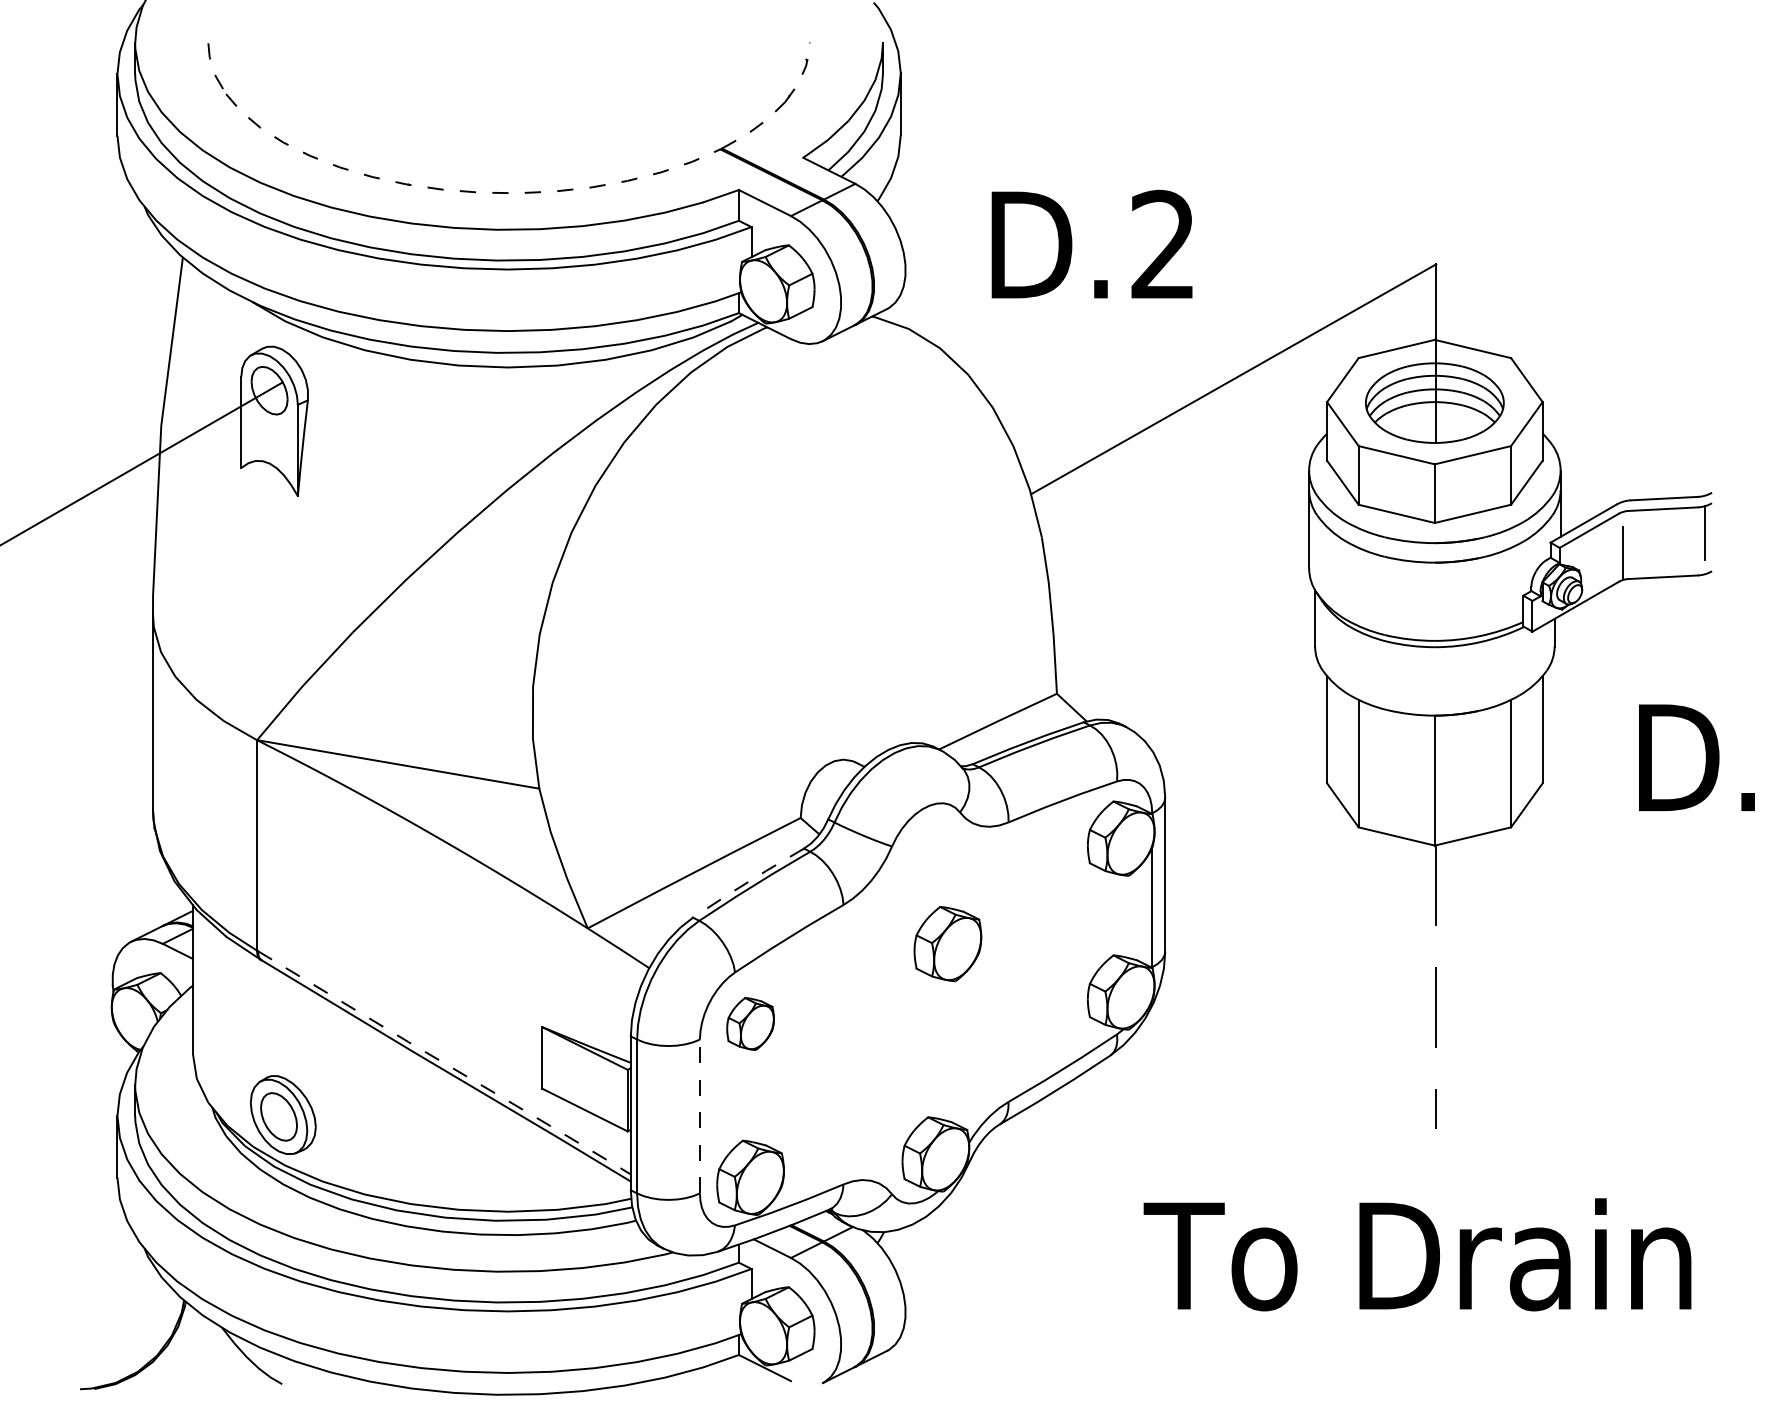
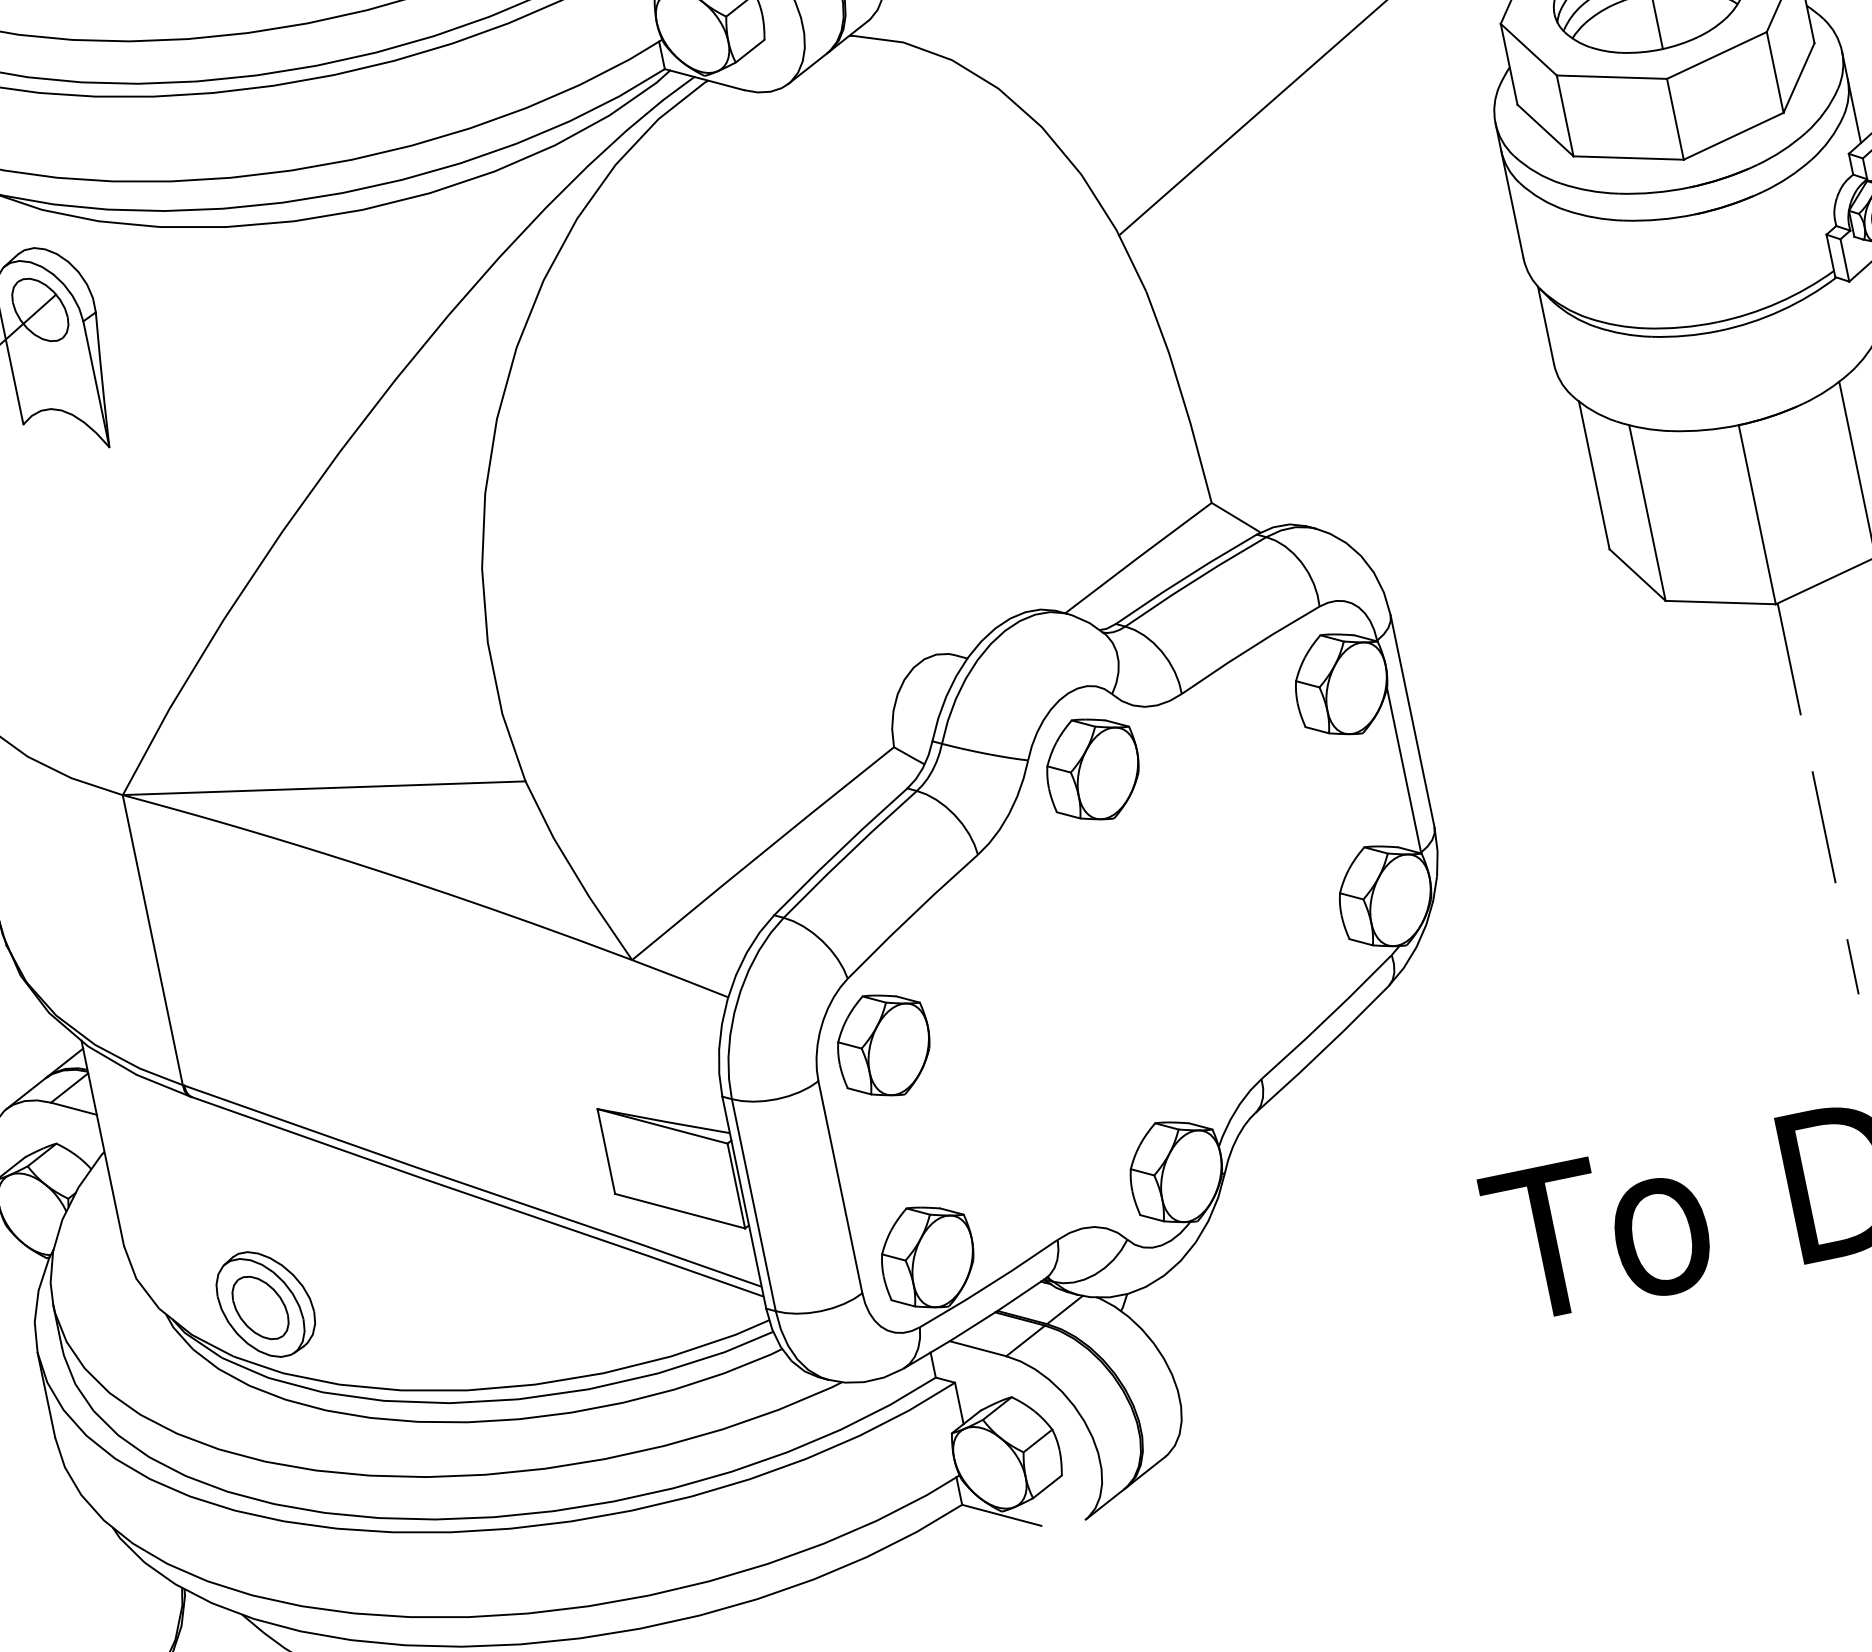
line: (747, 882) -> (839, 851), dashed -> solid
part: (947, 944) -> (1092, 770), moved
part: (750, 1023) -> (883, 1044), size x1.43
line: (444, 1063) -> (473, 1187), dashed -> solid
line: (699, 1116) -> (839, 1187), dashed -> solid

